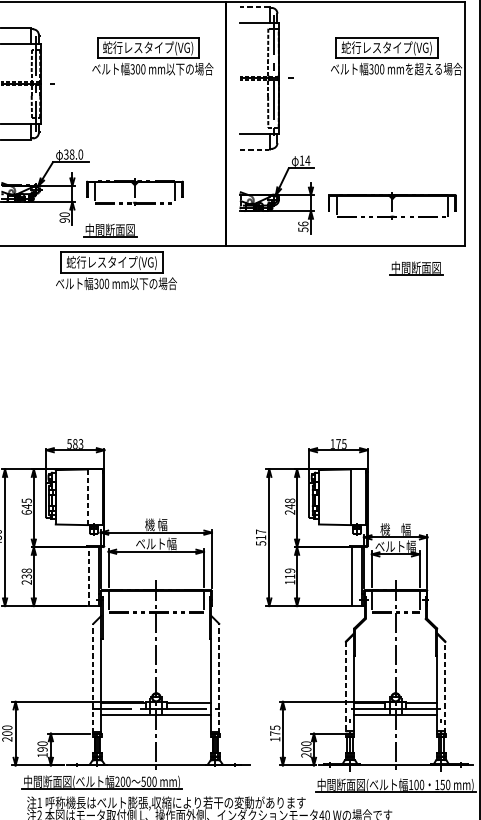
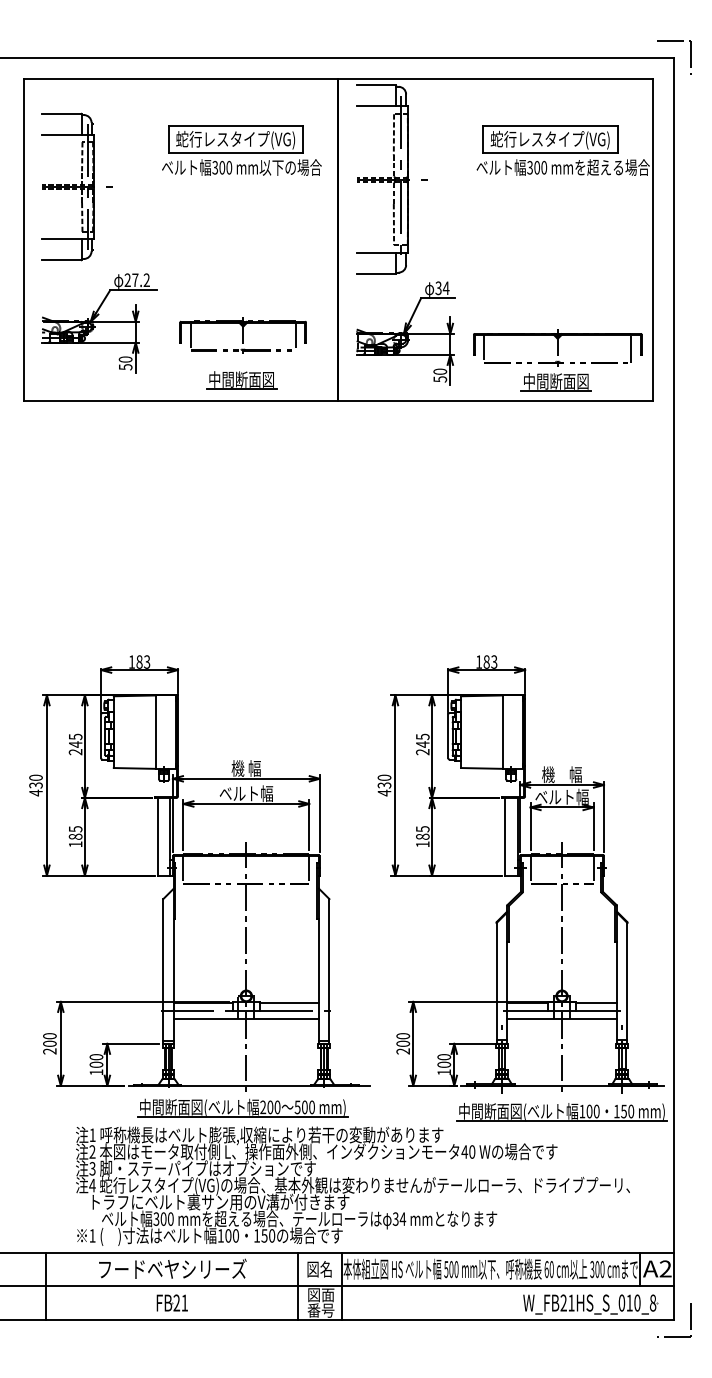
line: (254, 6) -> (375, 85), dashed -> solid
line: (254, 150) -> (376, 274), dashed -> solid
text: (72, 154) -> (136, 280), 38.0 -> 27.2
text: (301, 160) -> (438, 288), 14 -> 34
part: (134, 191) -> (242, 335), moved
text: (64, 220) -> (125, 367), 90 -> 50
text: (302, 223) -> (439, 371), 56 -> 50
part: (110, 230) -> (241, 380), moved
part: (415, 268) -> (555, 382), moved
part: (116, 270) -> (193, 433), removed
text: (69, 443) -> (131, 661), 583 -> 183
text: (341, 443) -> (490, 661), 175 -> 183
line: (87, 497) -> (155, 732), dashed -> solid
text: (289, 500) -> (422, 736), 248 -> 245
text: (26, 512) -> (75, 752), 645 -> 245
text: (261, 537) -> (384, 785), 517 -> 430
text: (289, 573) -> (422, 832), 119 -> 185
text: (26, 576) -> (75, 836), 238 -> 185
line: (88, 576) -> (157, 836), dashed -> solid
line: (93, 678) -> (163, 970), dashed -> solid
line: (219, 678) -> (329, 970), dashed -> solid
line: (345, 687) -> (496, 983), dashed -> solid
line: (445, 687) -> (627, 983), dashed -> solid
text: (275, 733) -> (403, 1043), 175 -> 200
text: (42, 749) -> (96, 1064), 190 -> 100
text: (305, 755) -> (443, 1072), 200 -> 100
part: (101, 781) -> (242, 1107), moved

